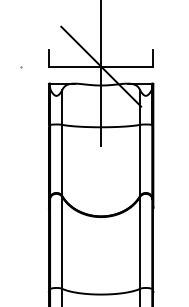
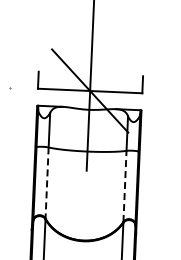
line: (62, 160) -> (47, 183), solid -> dashed
line: (140, 160) -> (125, 186), solid -> dashed

